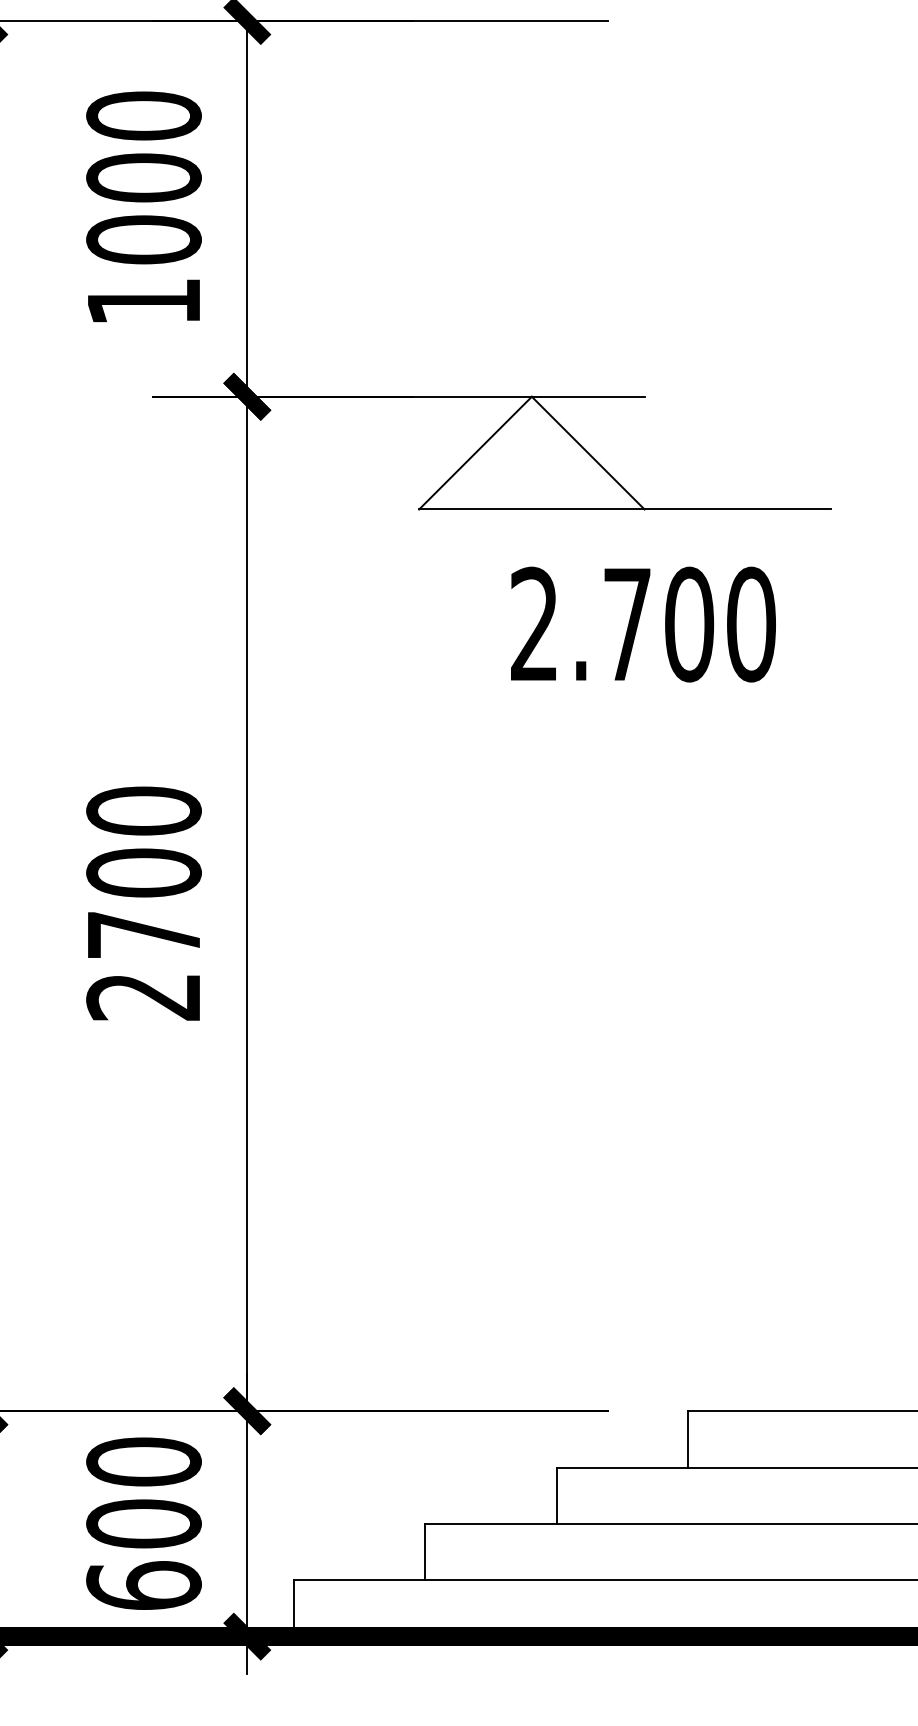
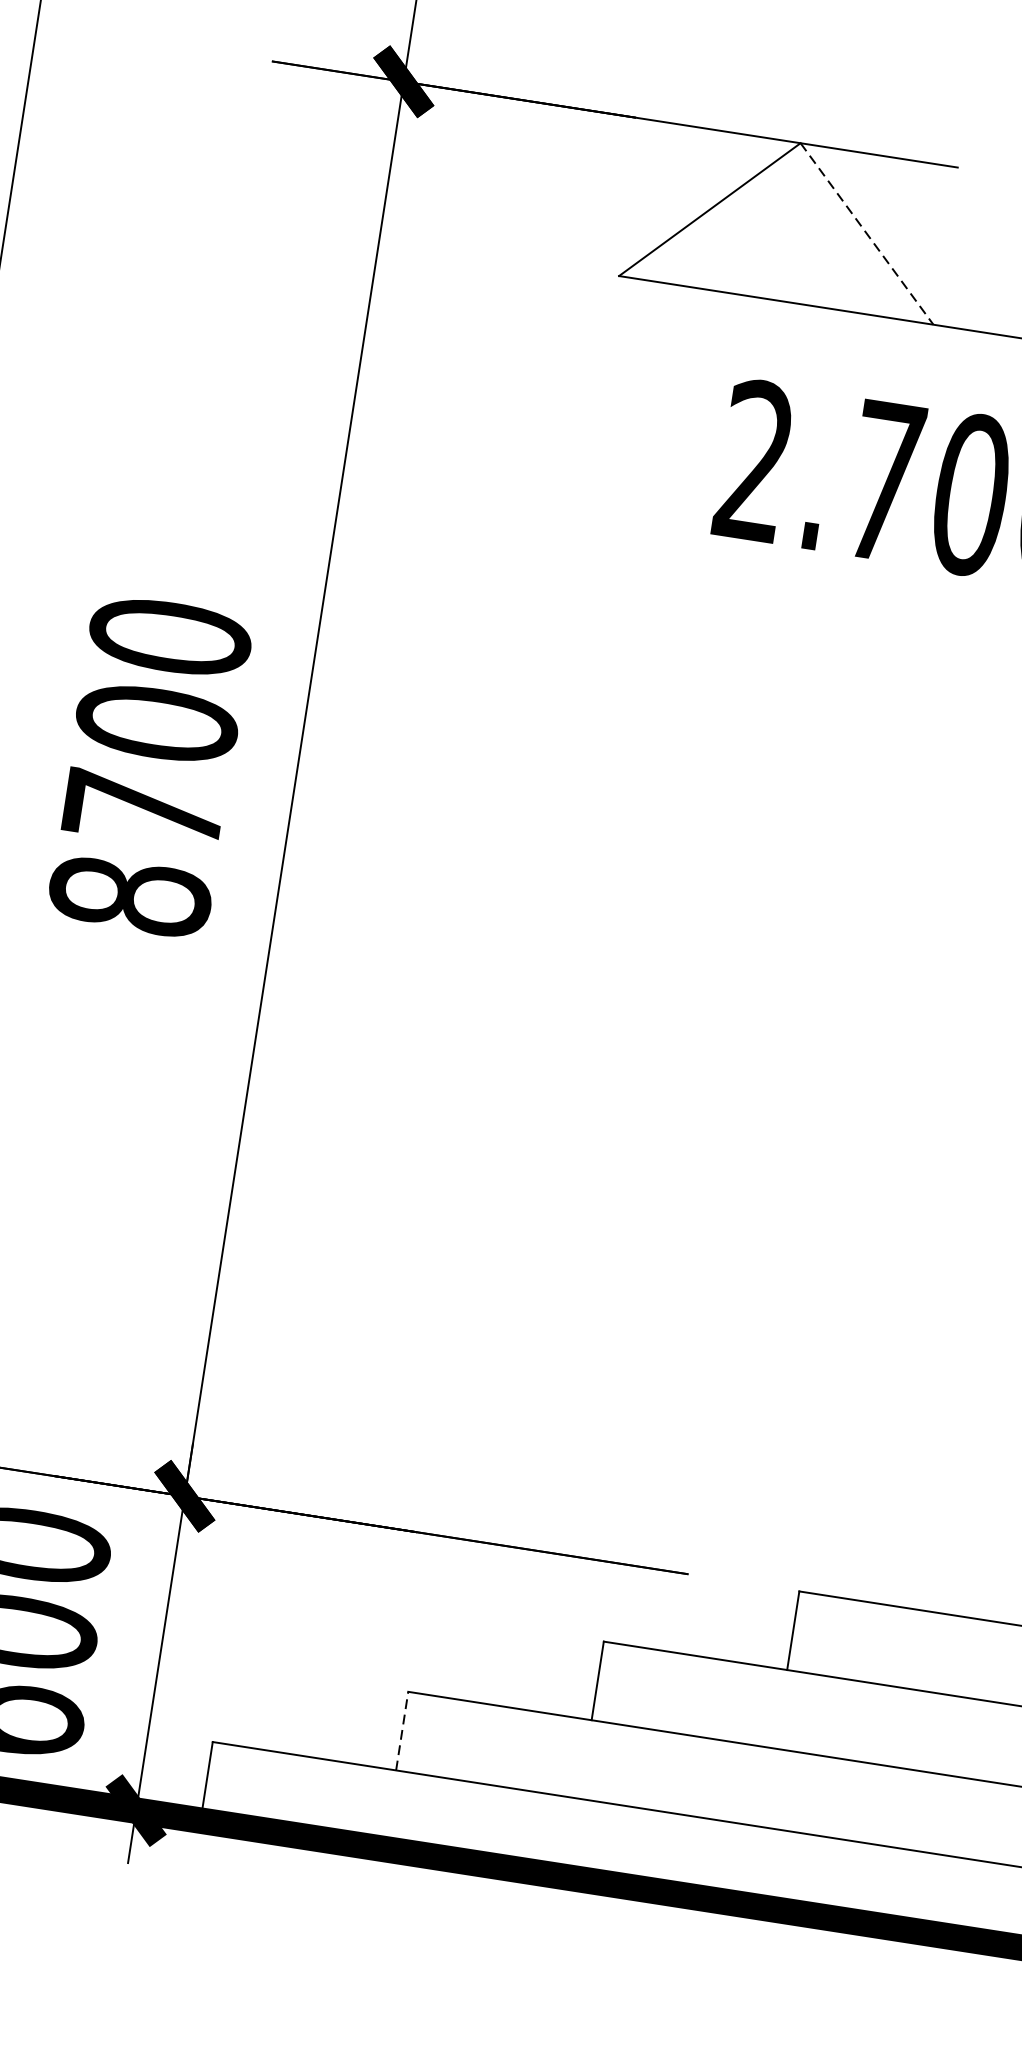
line: (588, 453) -> (867, 234), solid -> dashed
text: (143, 996) -> (129, 895), 2700 -> 8700
line: (425, 1551) -> (403, 1730), solid -> dashed

